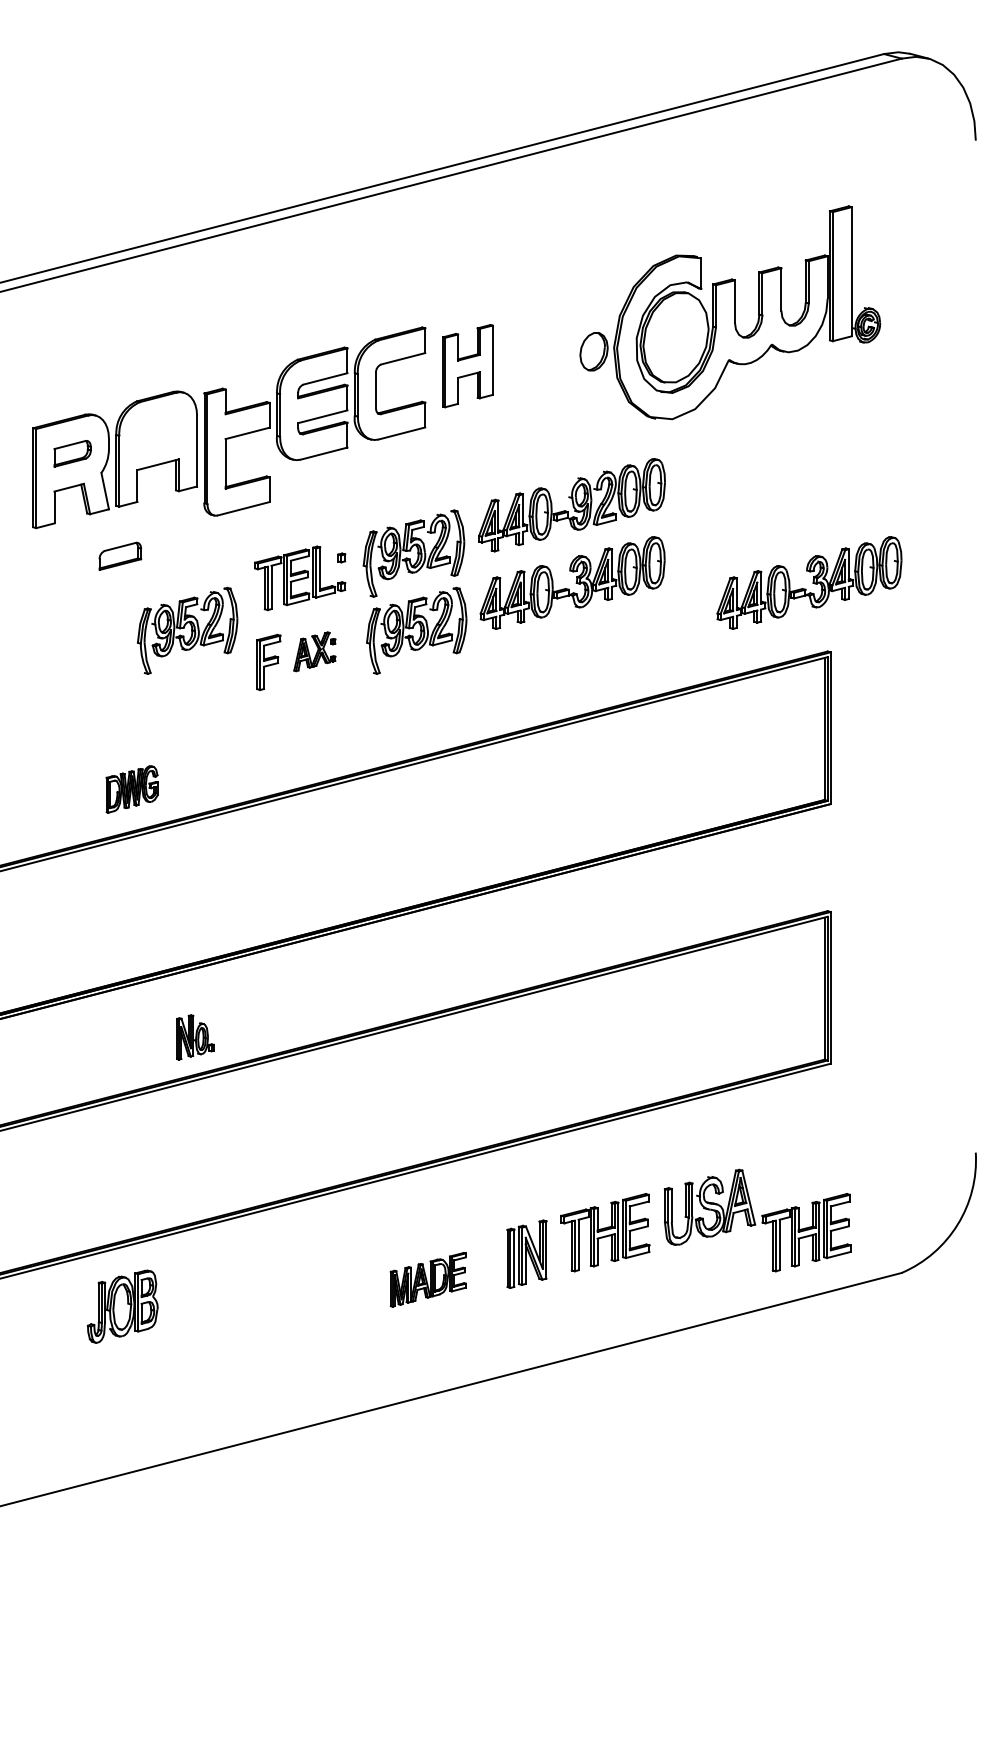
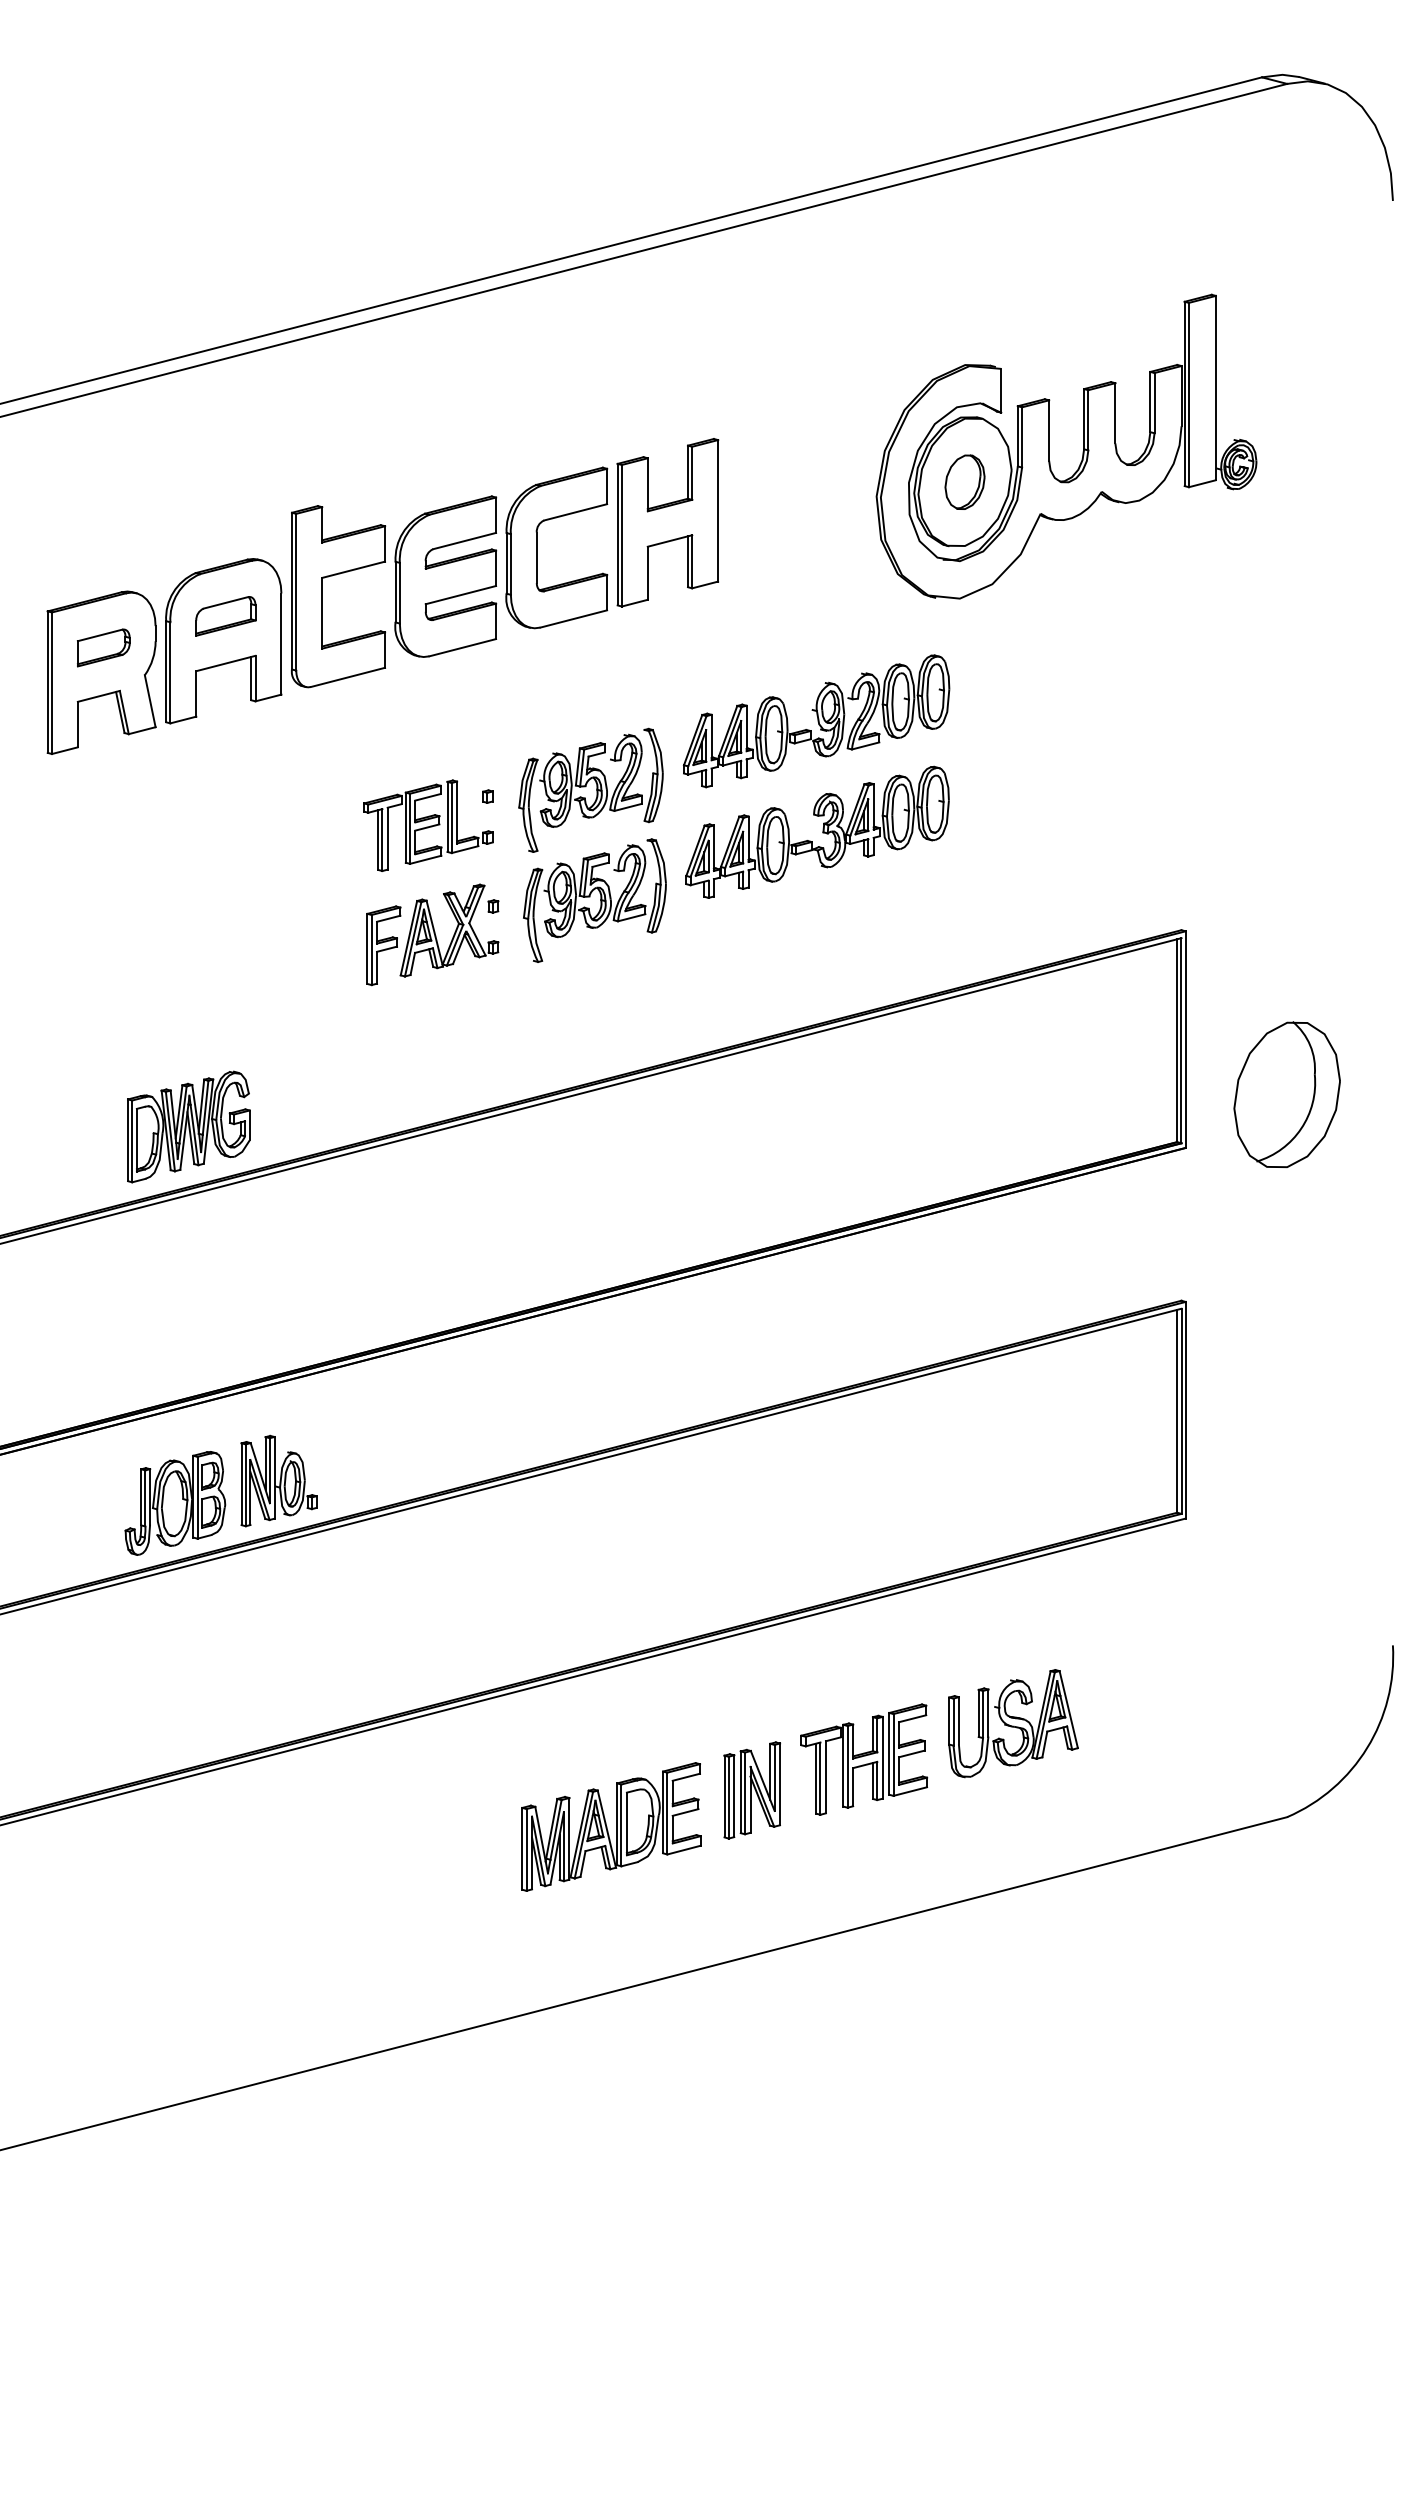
part: (593, 351) -> (964, 481), moved
part: (467, 365) -> (667, 522), size x1.43
part: (225, 452) -> (322, 596), moved
part: (120, 556) -> (225, 616), moved
part: (809, 582) -> (1155, 831), removed
part: (187, 630) -> (267, 900), removed
part: (314, 651) -> (449, 930), size x1.67
part: (901, 766) -> (1286, 1094), added
part: (131, 789) -> (188, 1126), size x1.67
part: (195, 1037) -> (278, 1480), size x1.43
part: (806, 1232) -> (1151, 1759), removed
part: (428, 1279) -> (611, 1826), size x1.67
part: (122, 1306) -> (175, 1503), moved

